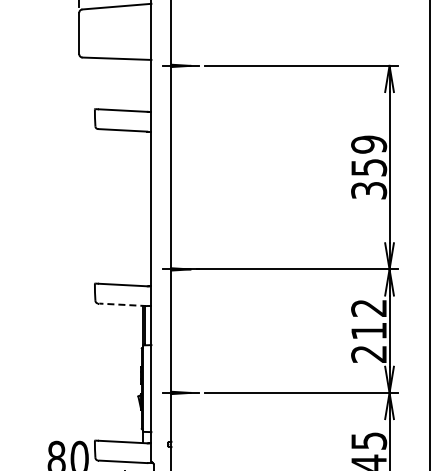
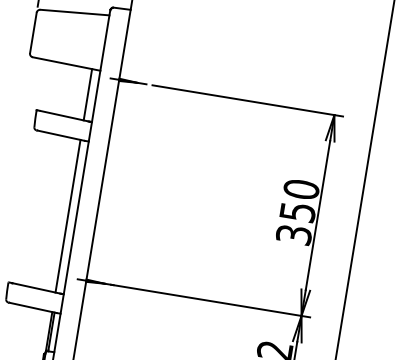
line: (142, 85) -> (87, 94), added
text: (369, 144) -> (301, 189), 359 -> 350
line: (142, 208) -> (67, 215), added
line: (122, 304) -> (32, 307), dashed -> solid

